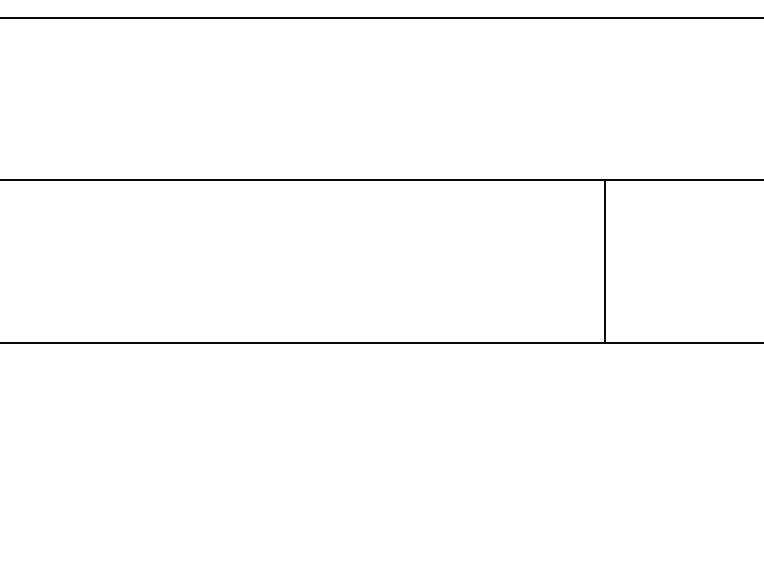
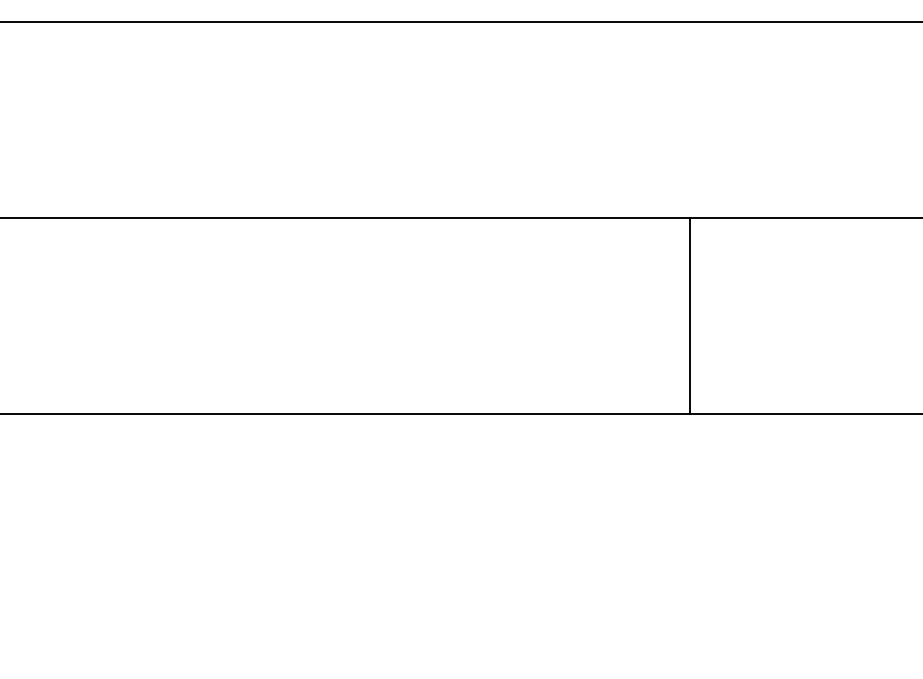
line: (604, 261) -> (689, 315), moved

